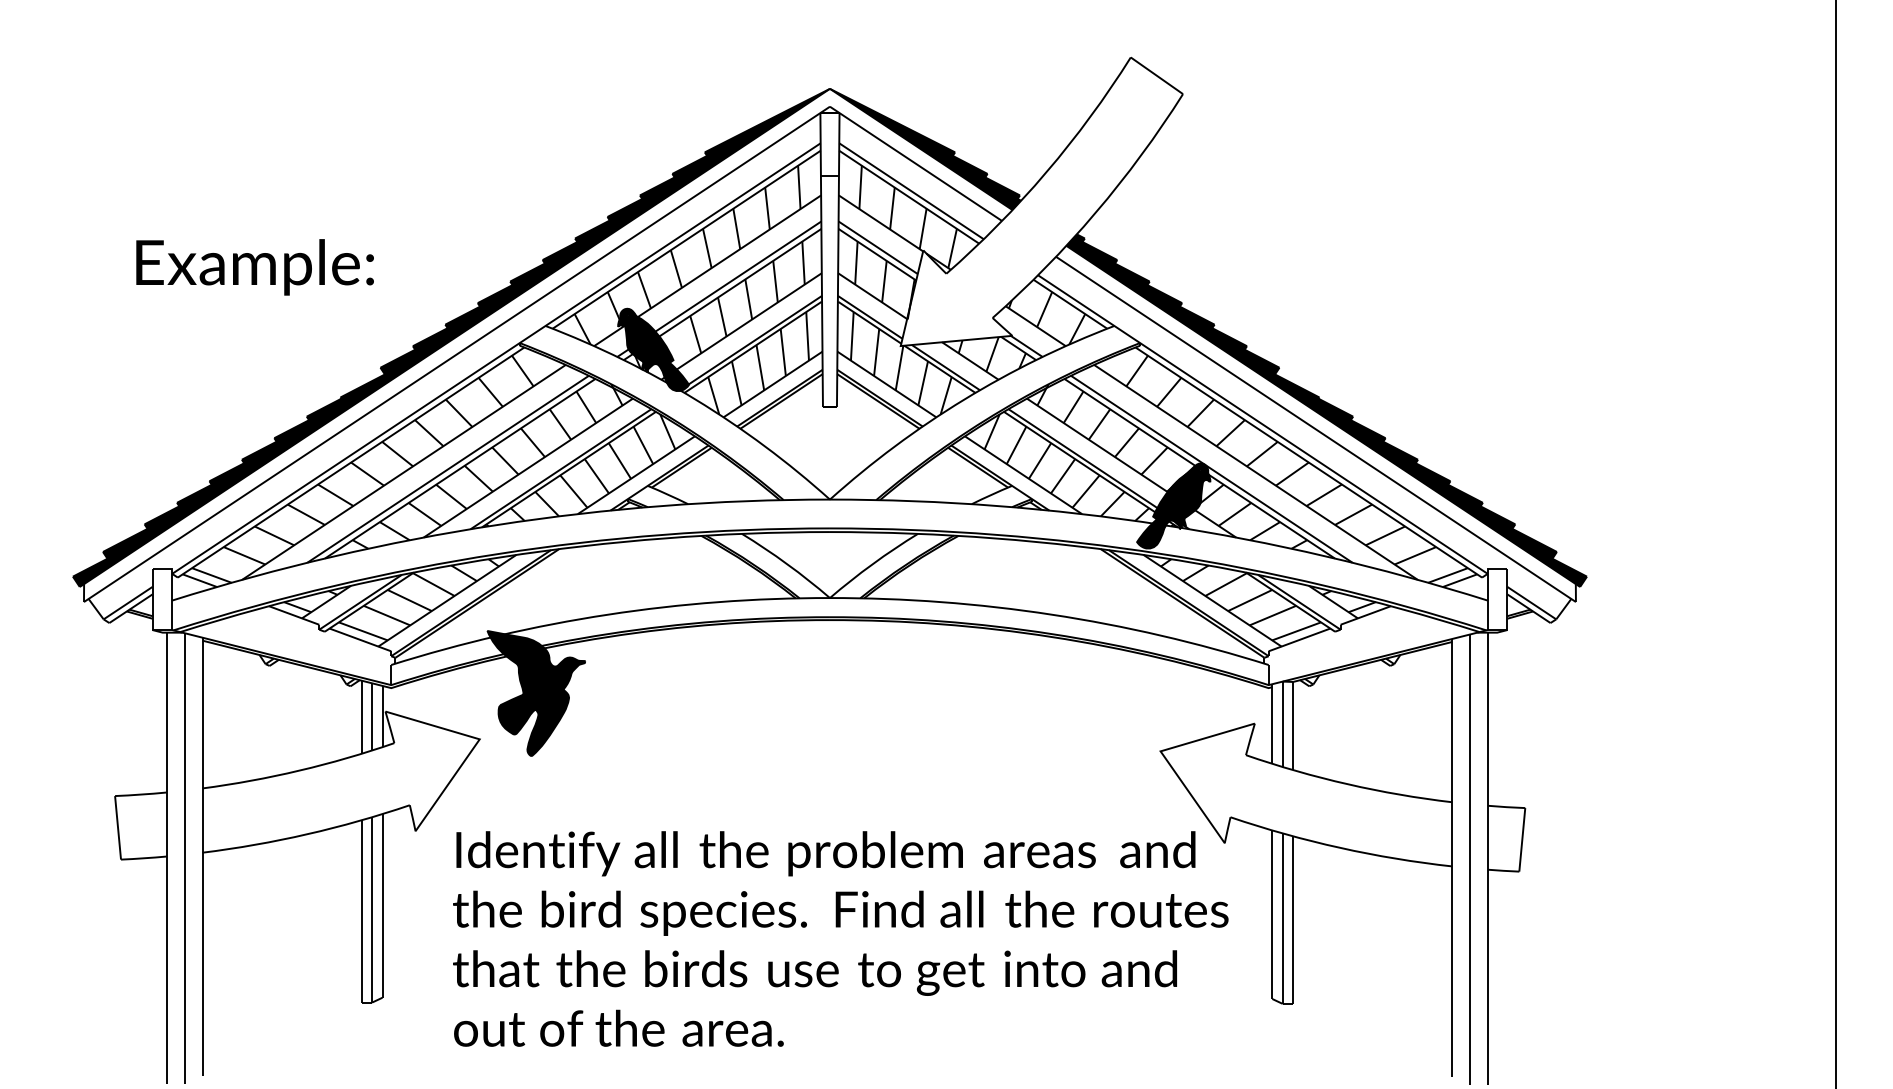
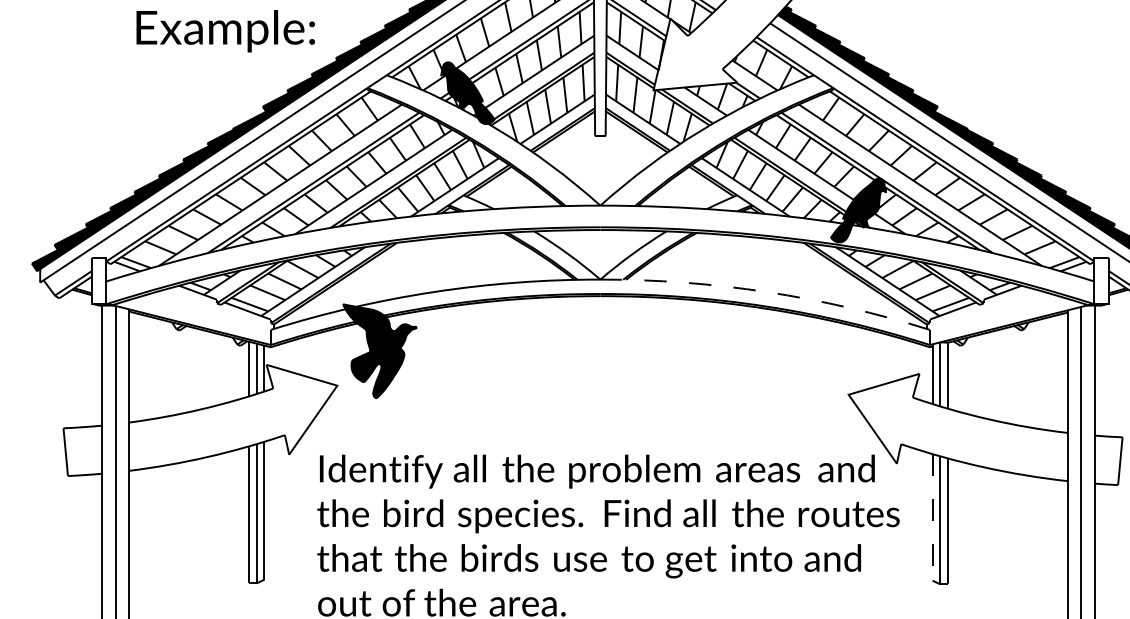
text: (254, 267) -> (225, 31), moved
line: (1051, 614) -> (766, 291), solid -> dashed
line: (1272, 915) -> (932, 518), solid -> dashed

